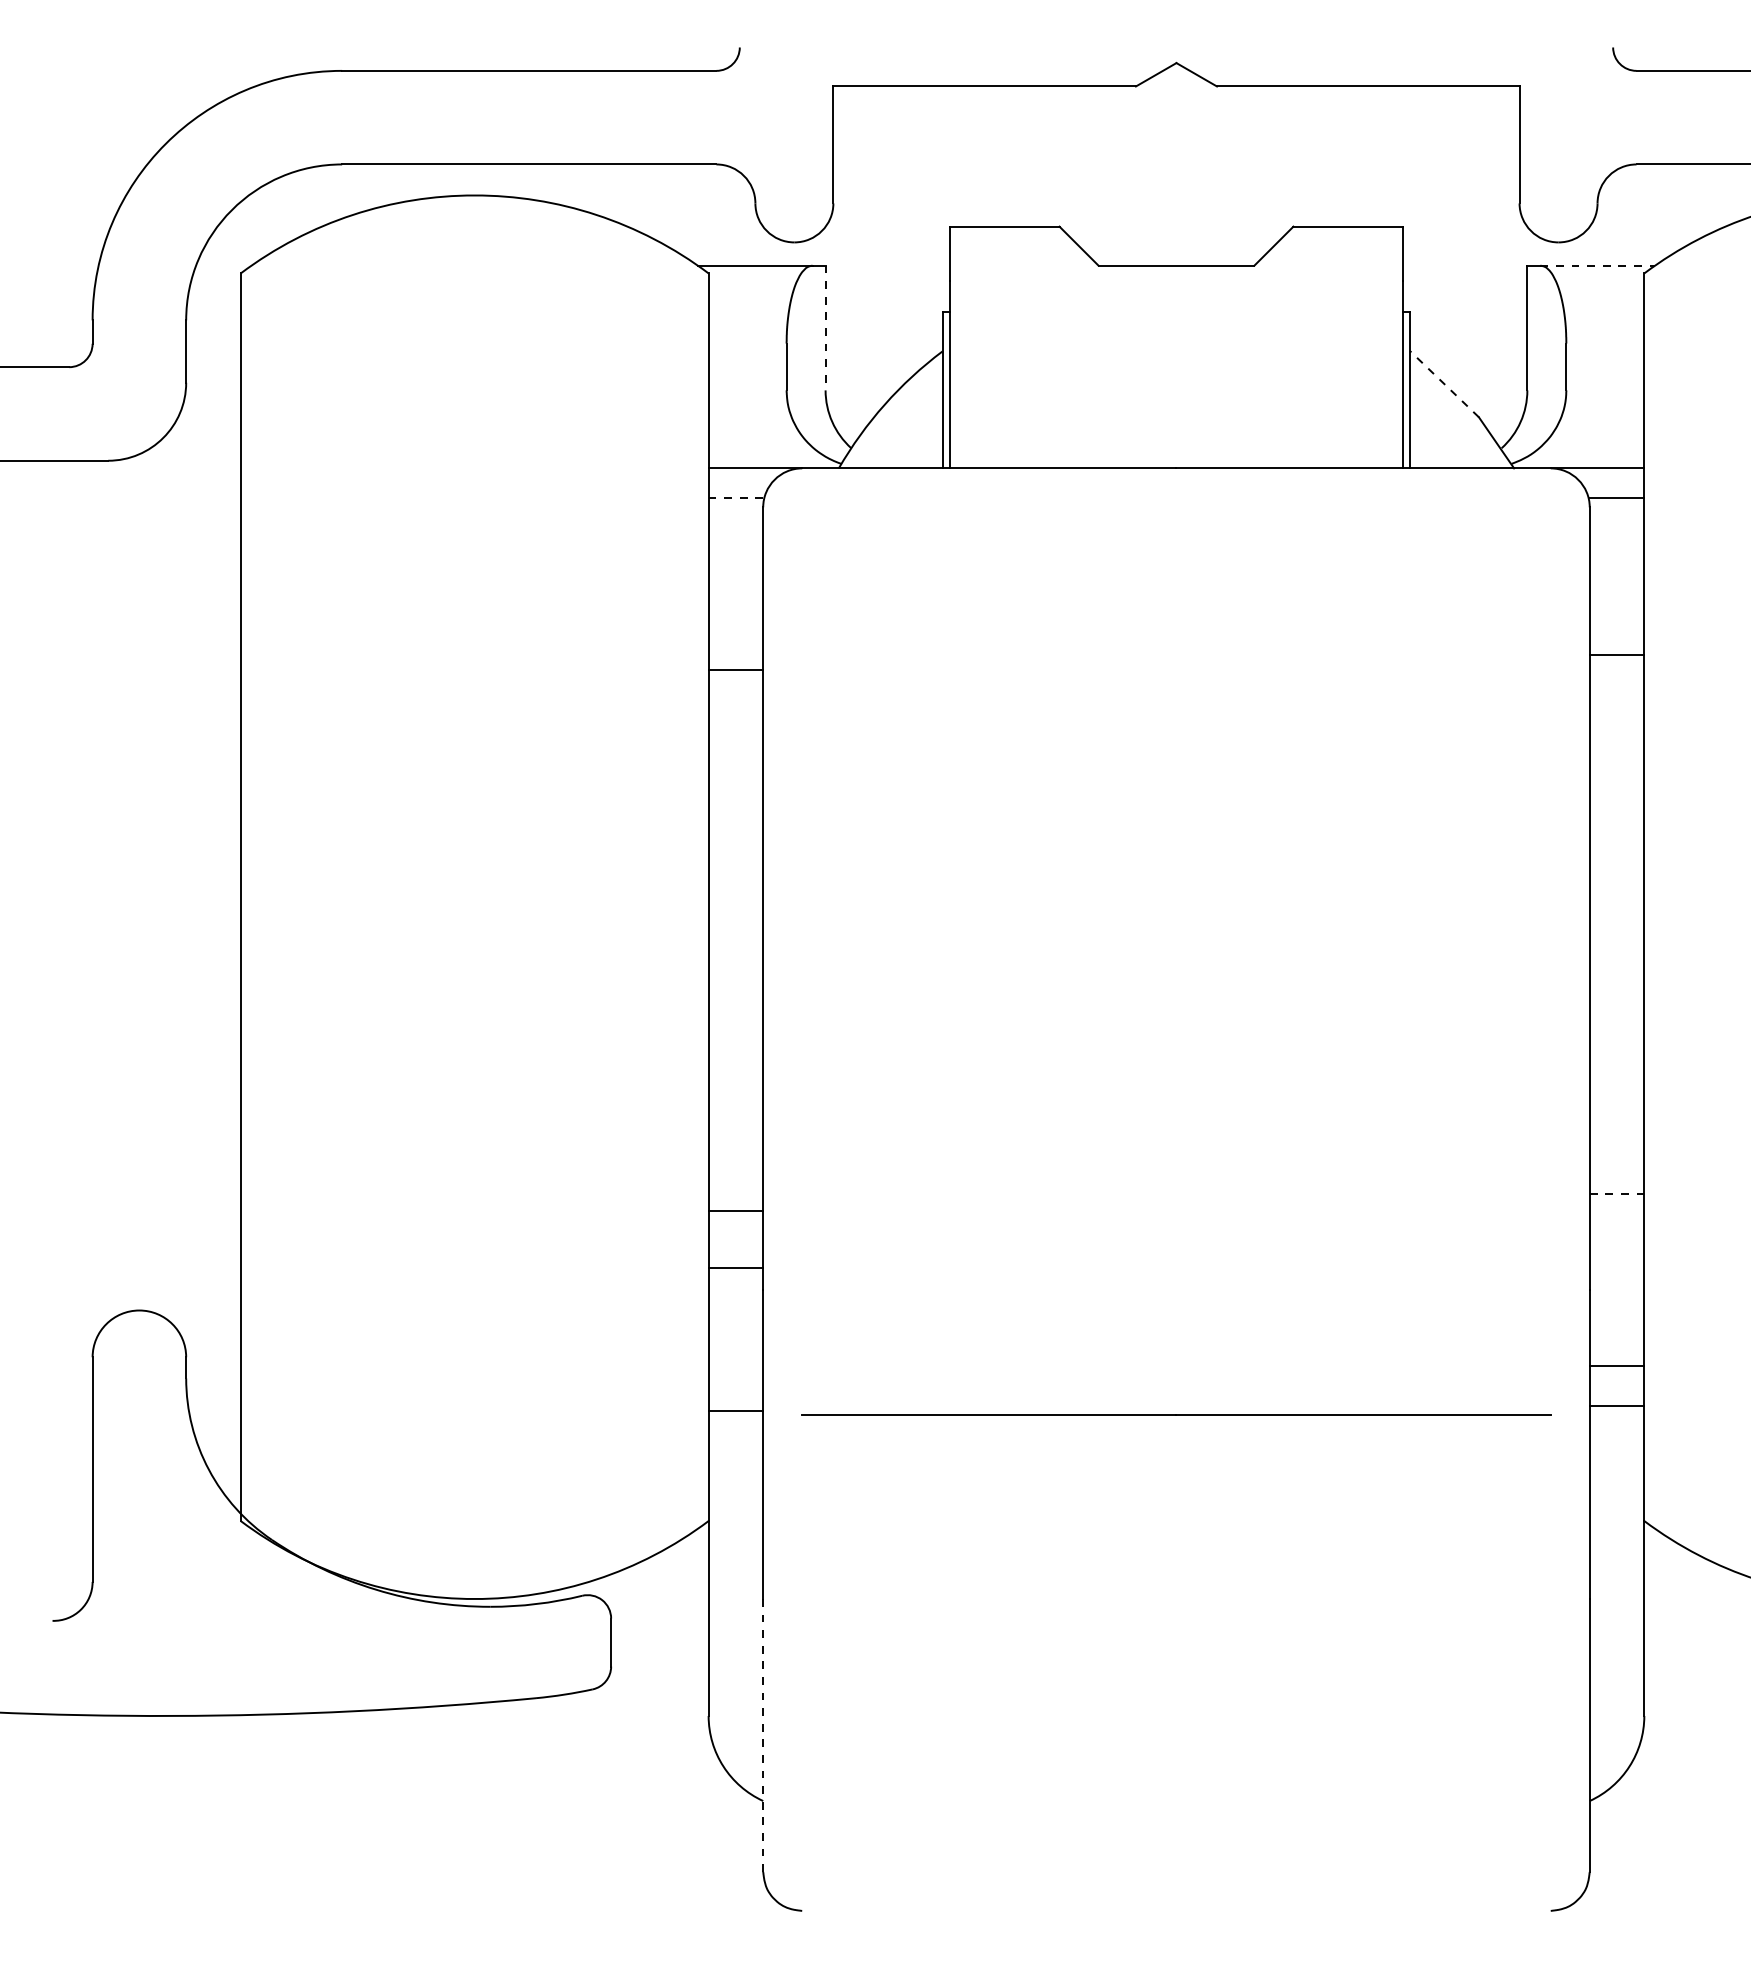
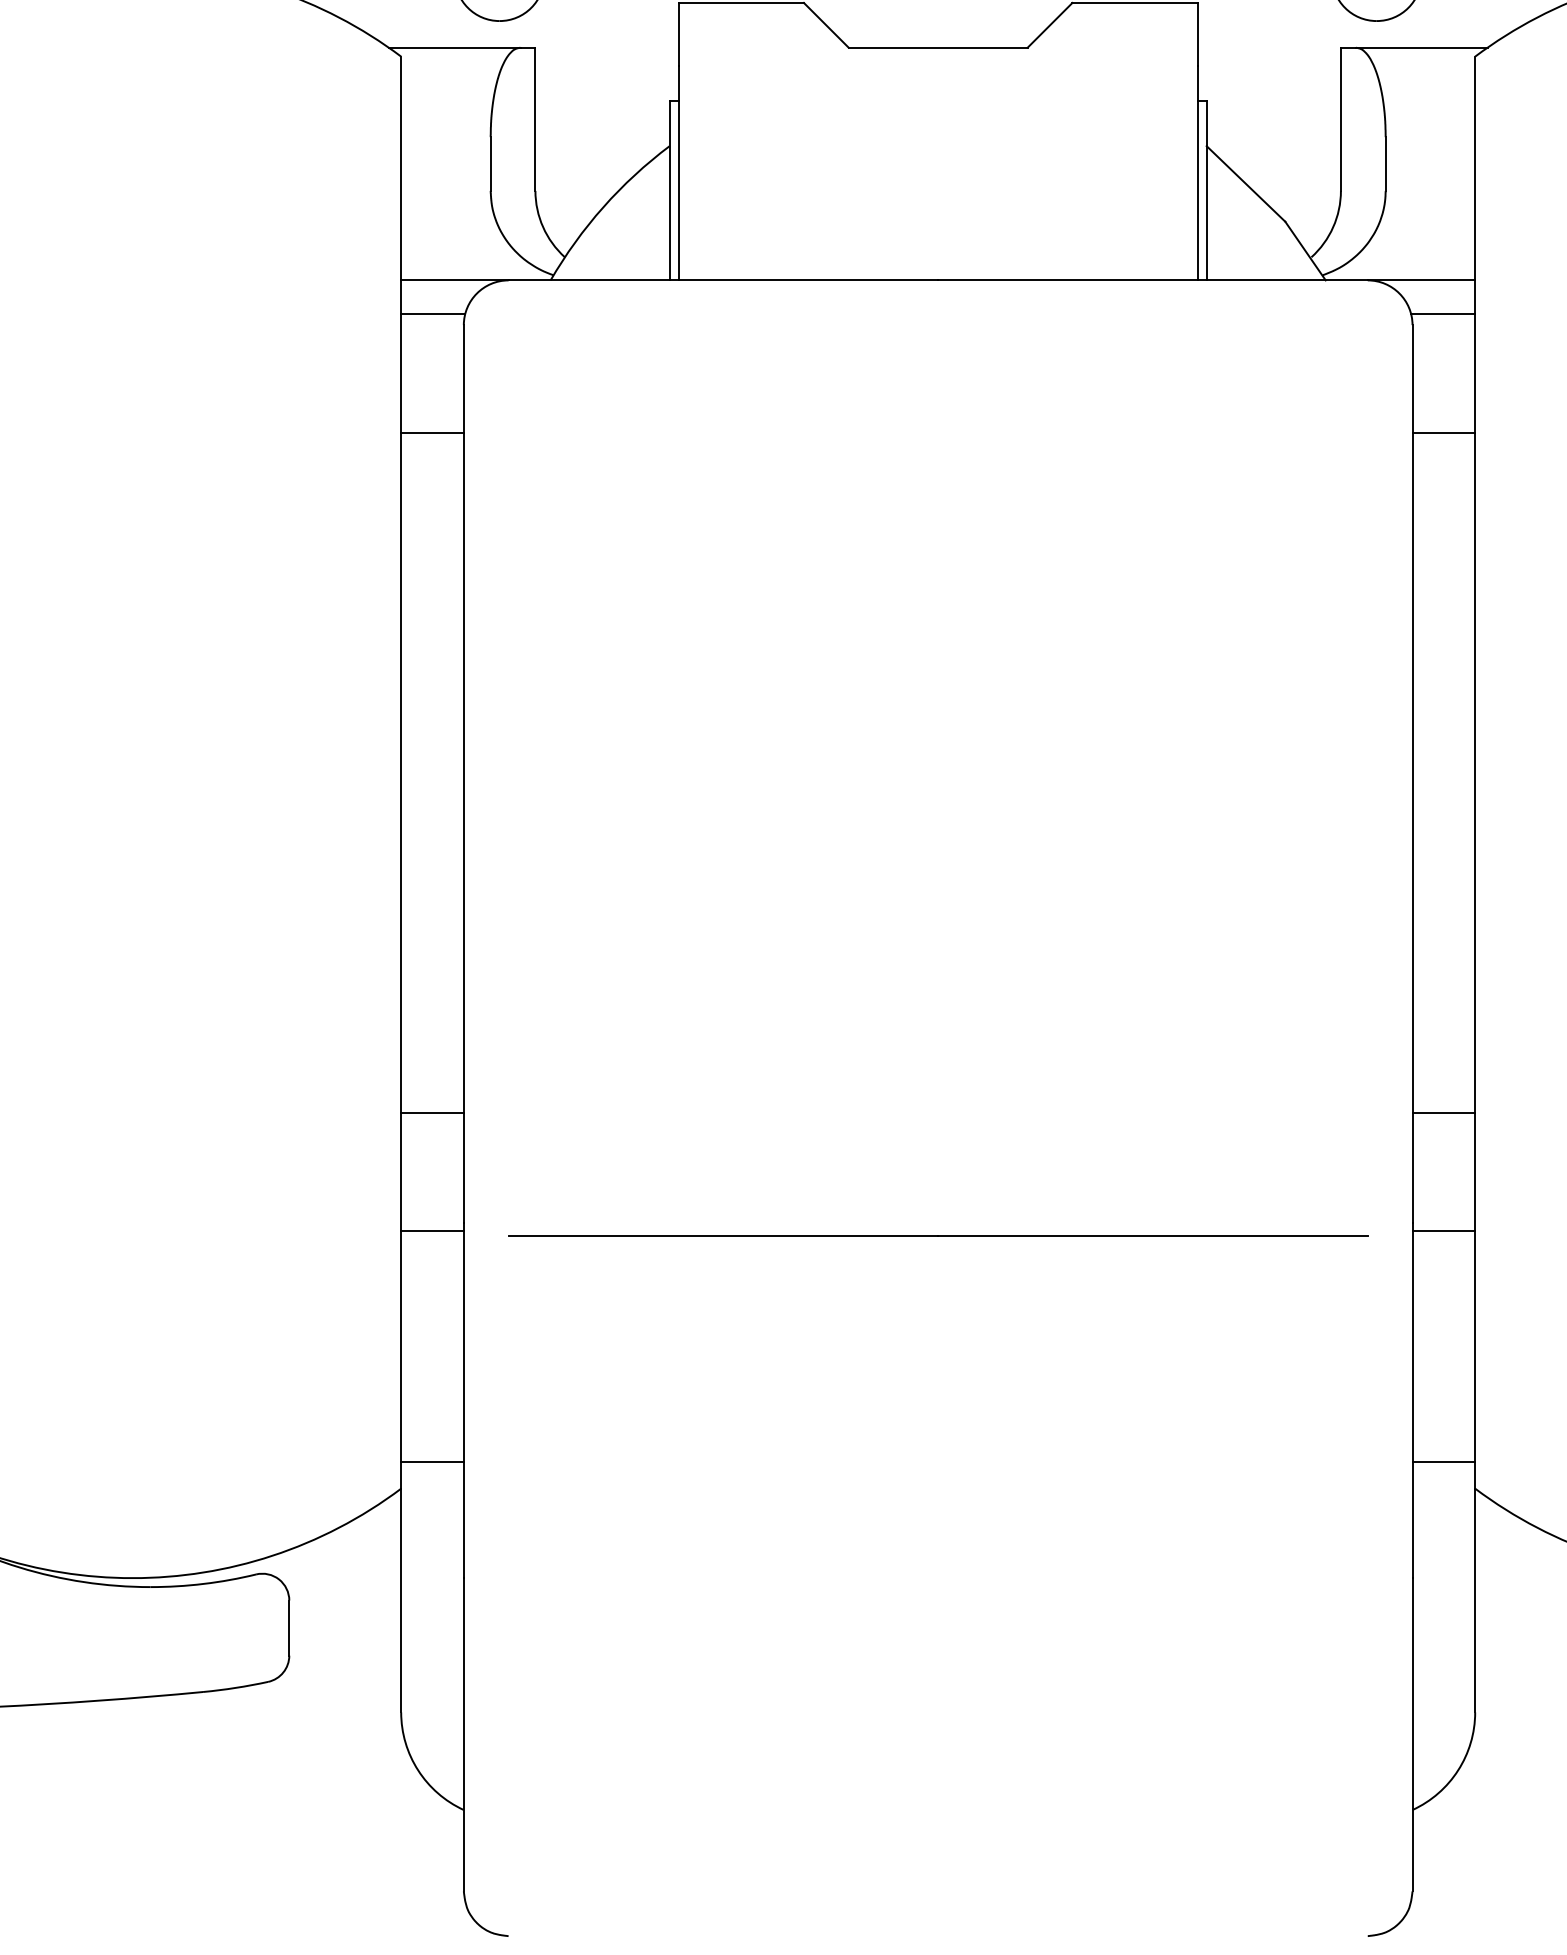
line: (1598, 265) -> (1422, 47), dashed -> solid
line: (825, 328) -> (535, 119), dashed -> solid
line: (1444, 384) -> (1245, 184), dashed -> solid
line: (736, 497) -> (433, 313), dashed -> solid
line: (1616, 654) -> (1443, 432), moved
line: (735, 669) -> (432, 432), moved
line: (1617, 1193) -> (1444, 1112), dashed -> solid
line: (735, 1210) -> (432, 1230), moved
line: (735, 1267) -> (432, 1112), moved
line: (1616, 1365) -> (1443, 1230), moved
line: (1616, 1405) -> (1443, 1461), moved
line: (735, 1410) -> (432, 1461), moved
line: (1176, 1414) -> (938, 1235), moved
line: (763, 1734) -> (464, 1733), dashed -> solid

